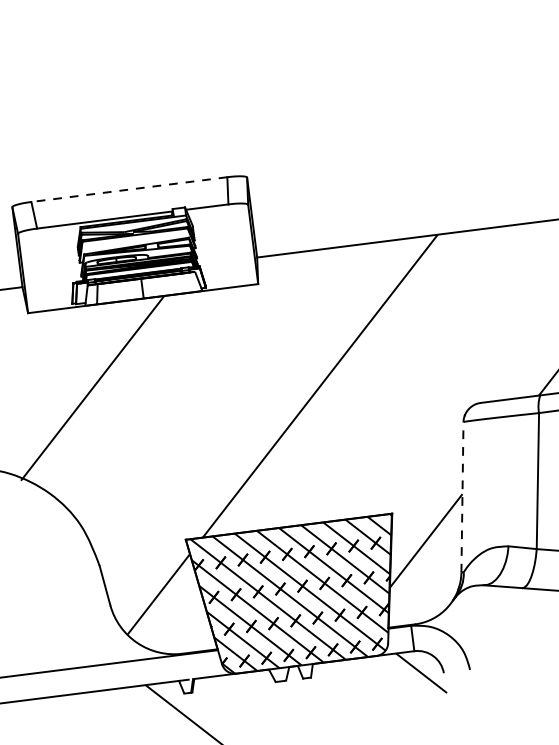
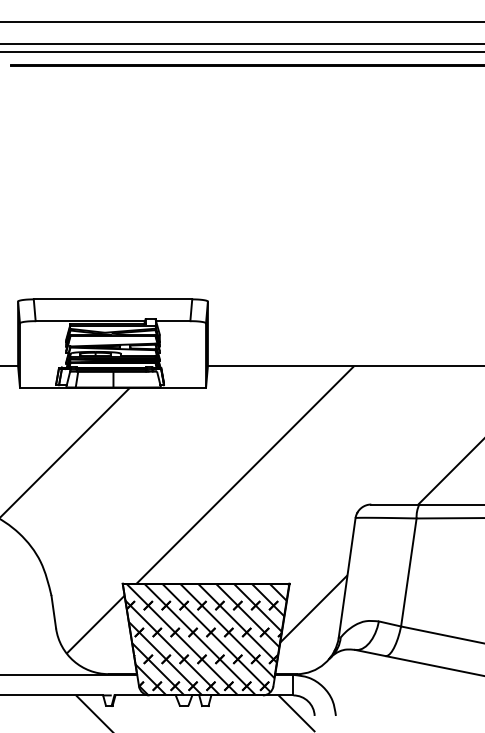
line: (128, 189) -> (112, 299), dashed -> solid
line: (462, 496) -> (347, 577), dashed -> solid

